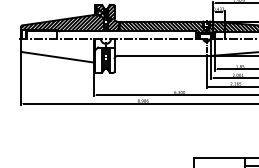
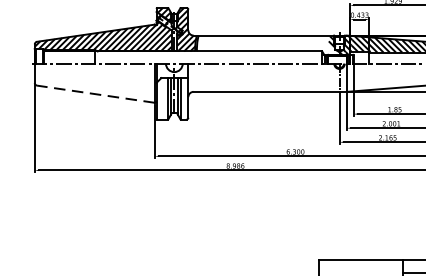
hatch: (162, 27) -> (267, 45), removed
line: (57, 57) -> (94, 94), solid -> dashed

